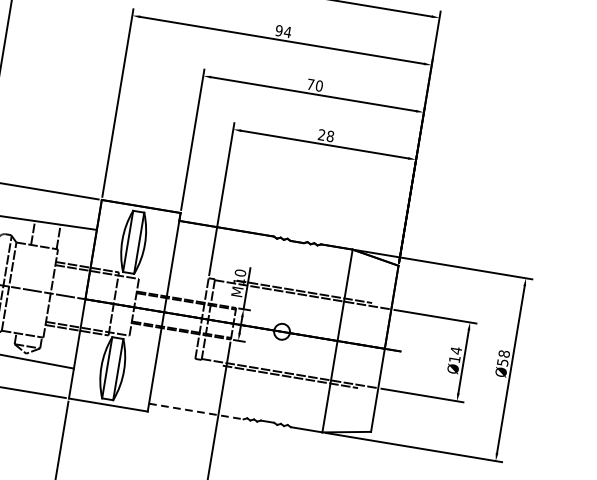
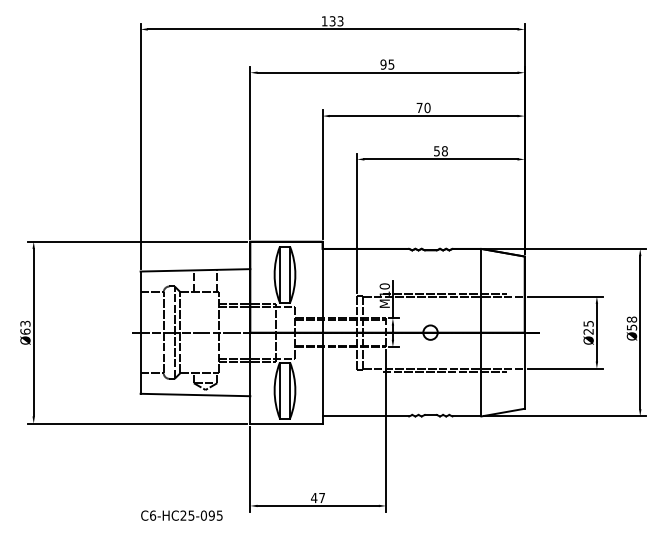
text: (287, 32) -> (391, 64), 94 -> 95
text: (321, 135) -> (436, 151), 28 -> 58
text: (455, 354) -> (588, 327), Ø14 -> Ø25
line: (197, 411) -> (366, 416), dashed -> solid

